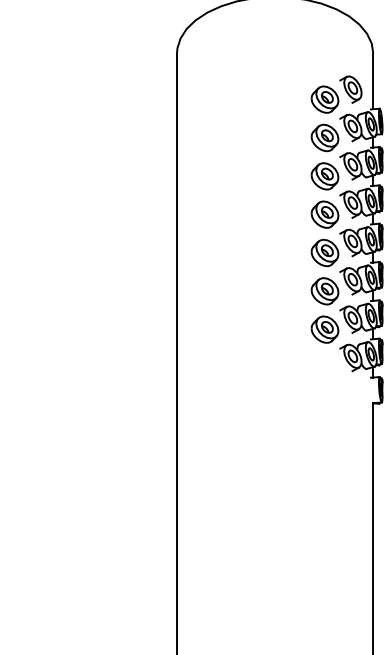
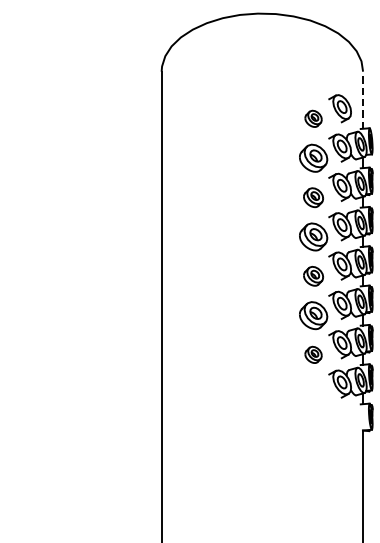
line: (373, 81) -> (363, 100), solid -> dashed
part: (324, 99) -> (313, 118), size x0.6
part: (324, 176) -> (313, 197), size x0.7
part: (324, 252) -> (313, 275), size x0.7
part: (324, 329) -> (313, 354), size x0.6

